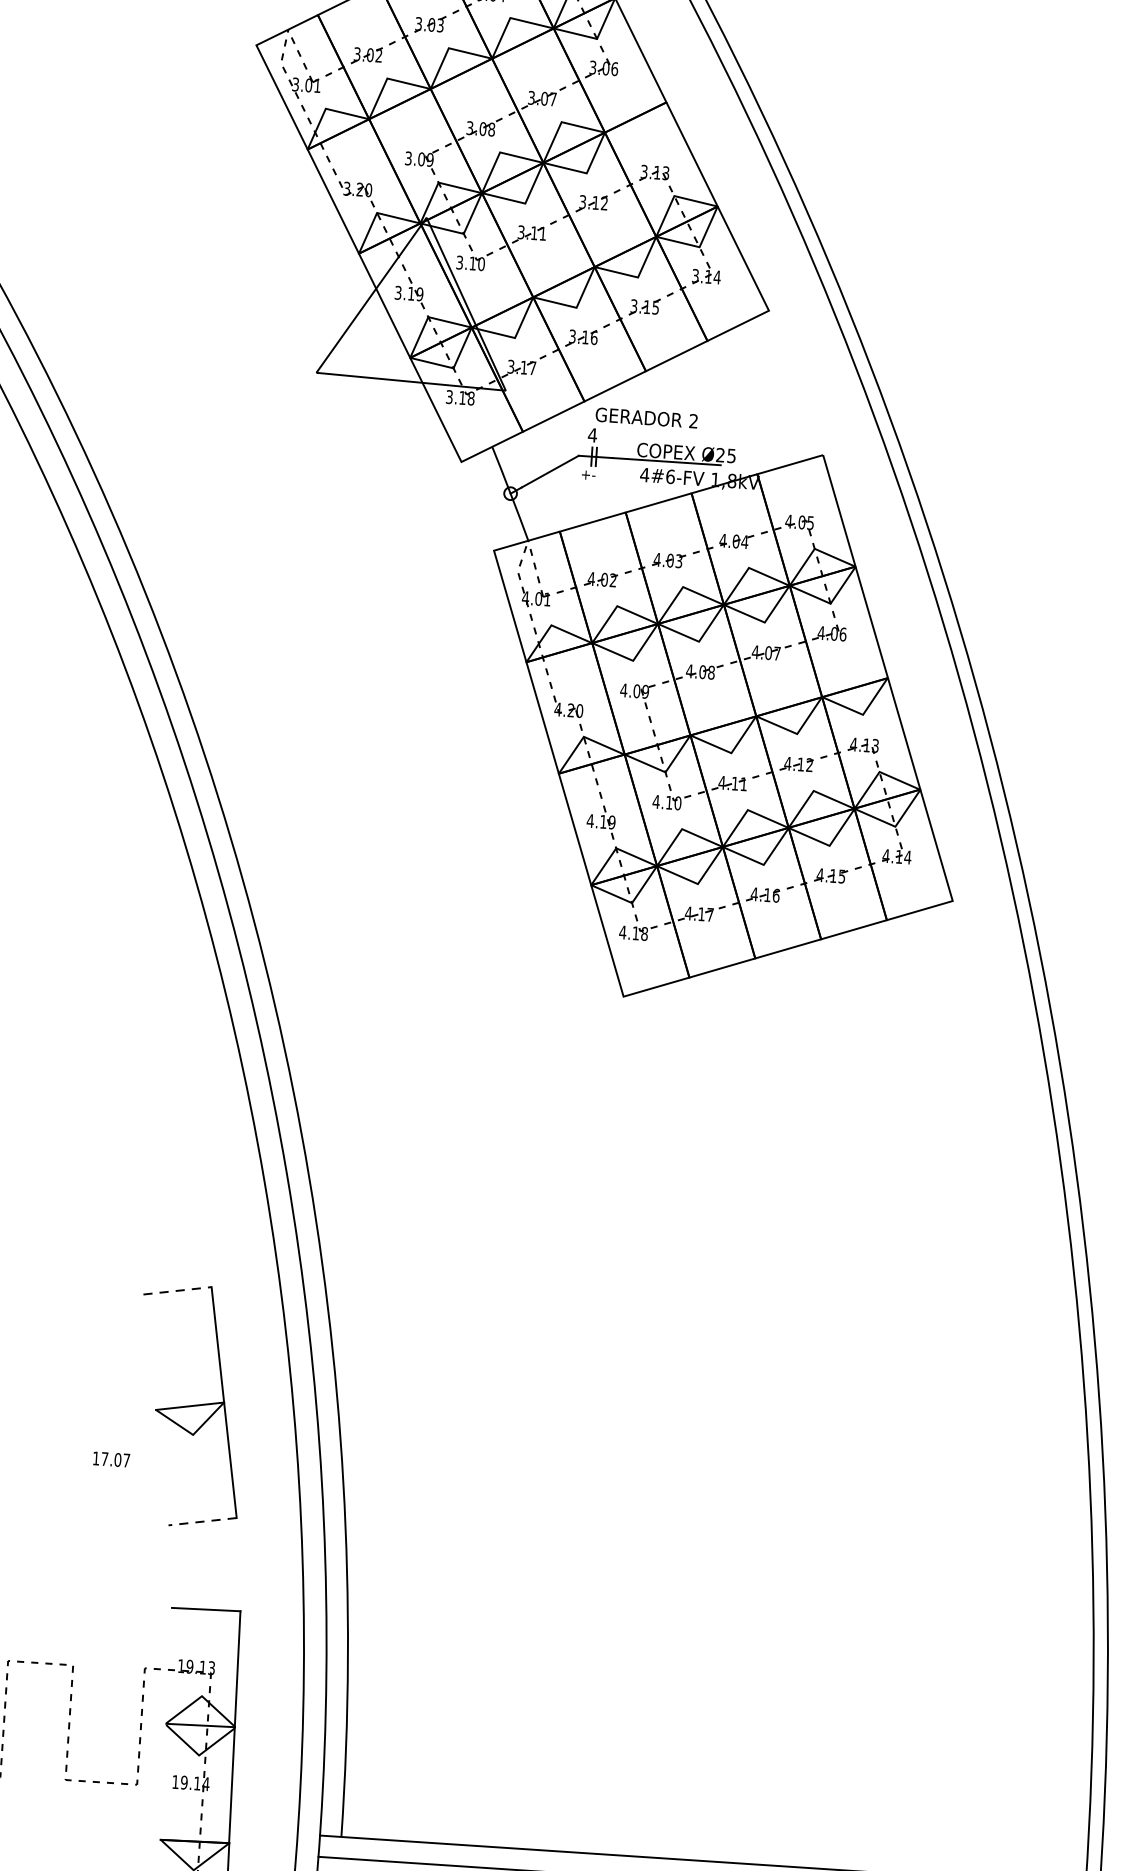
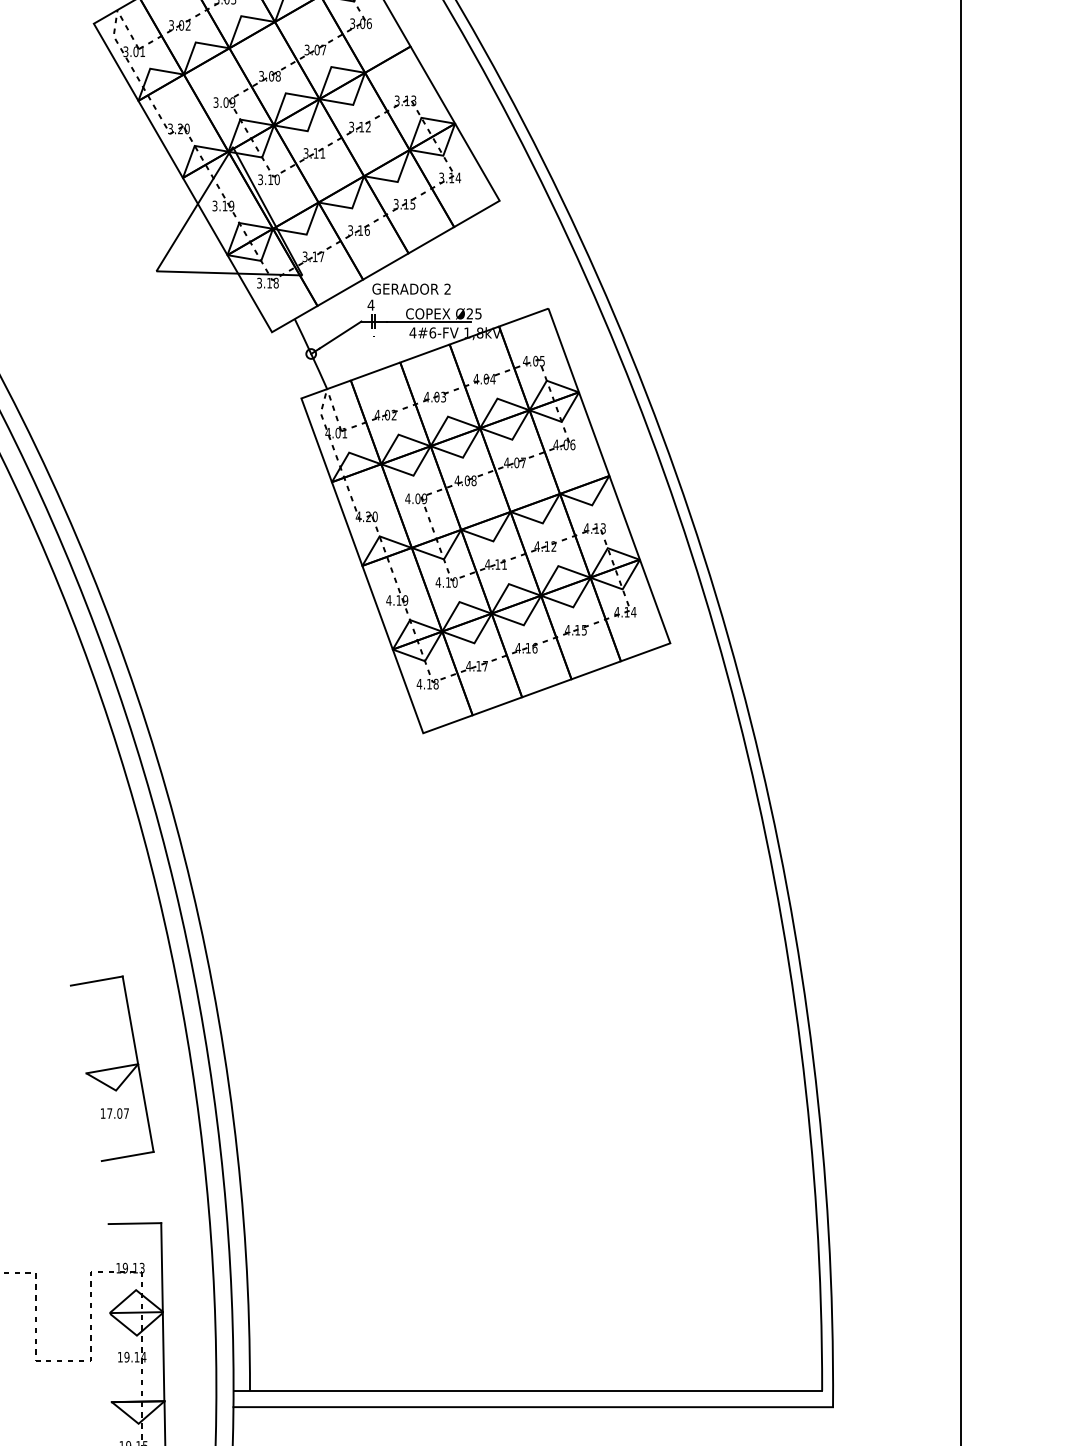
line: (178, 1290) -> (97, 980), dashed -> solid
text: (111, 1459) -> (114, 1113), moved
line: (202, 1521) -> (127, 1156), dashed -> solid

